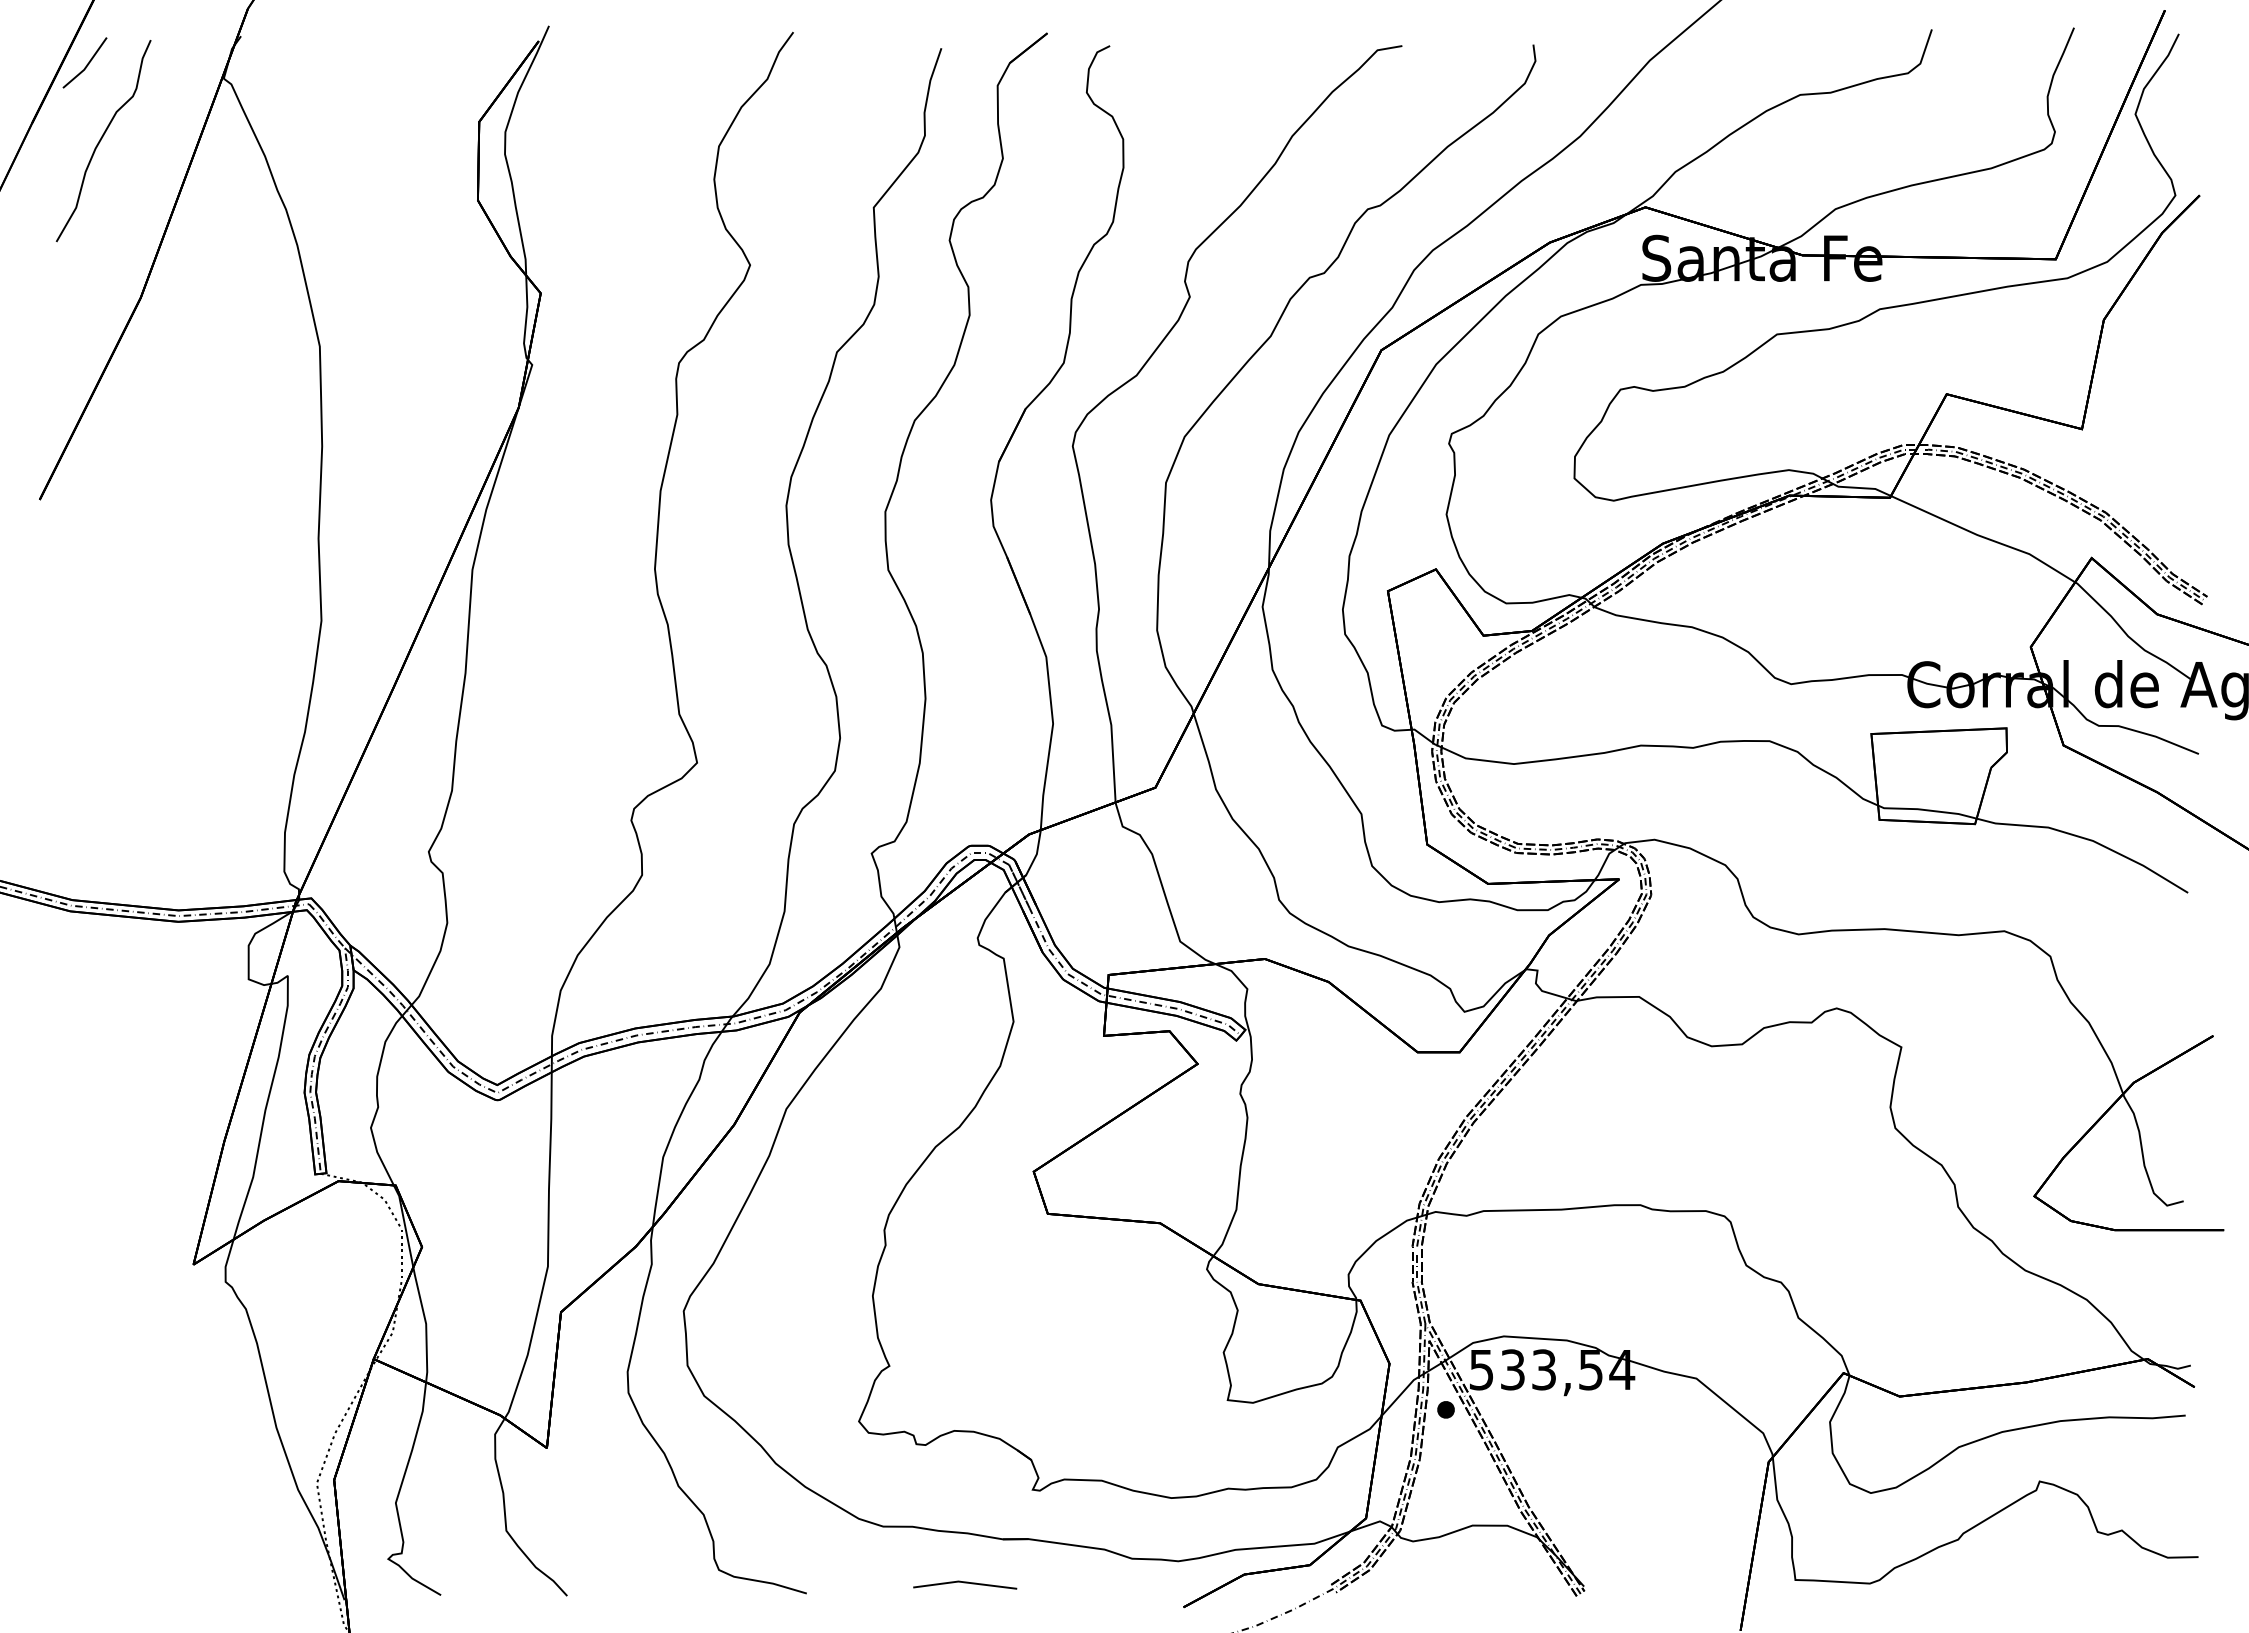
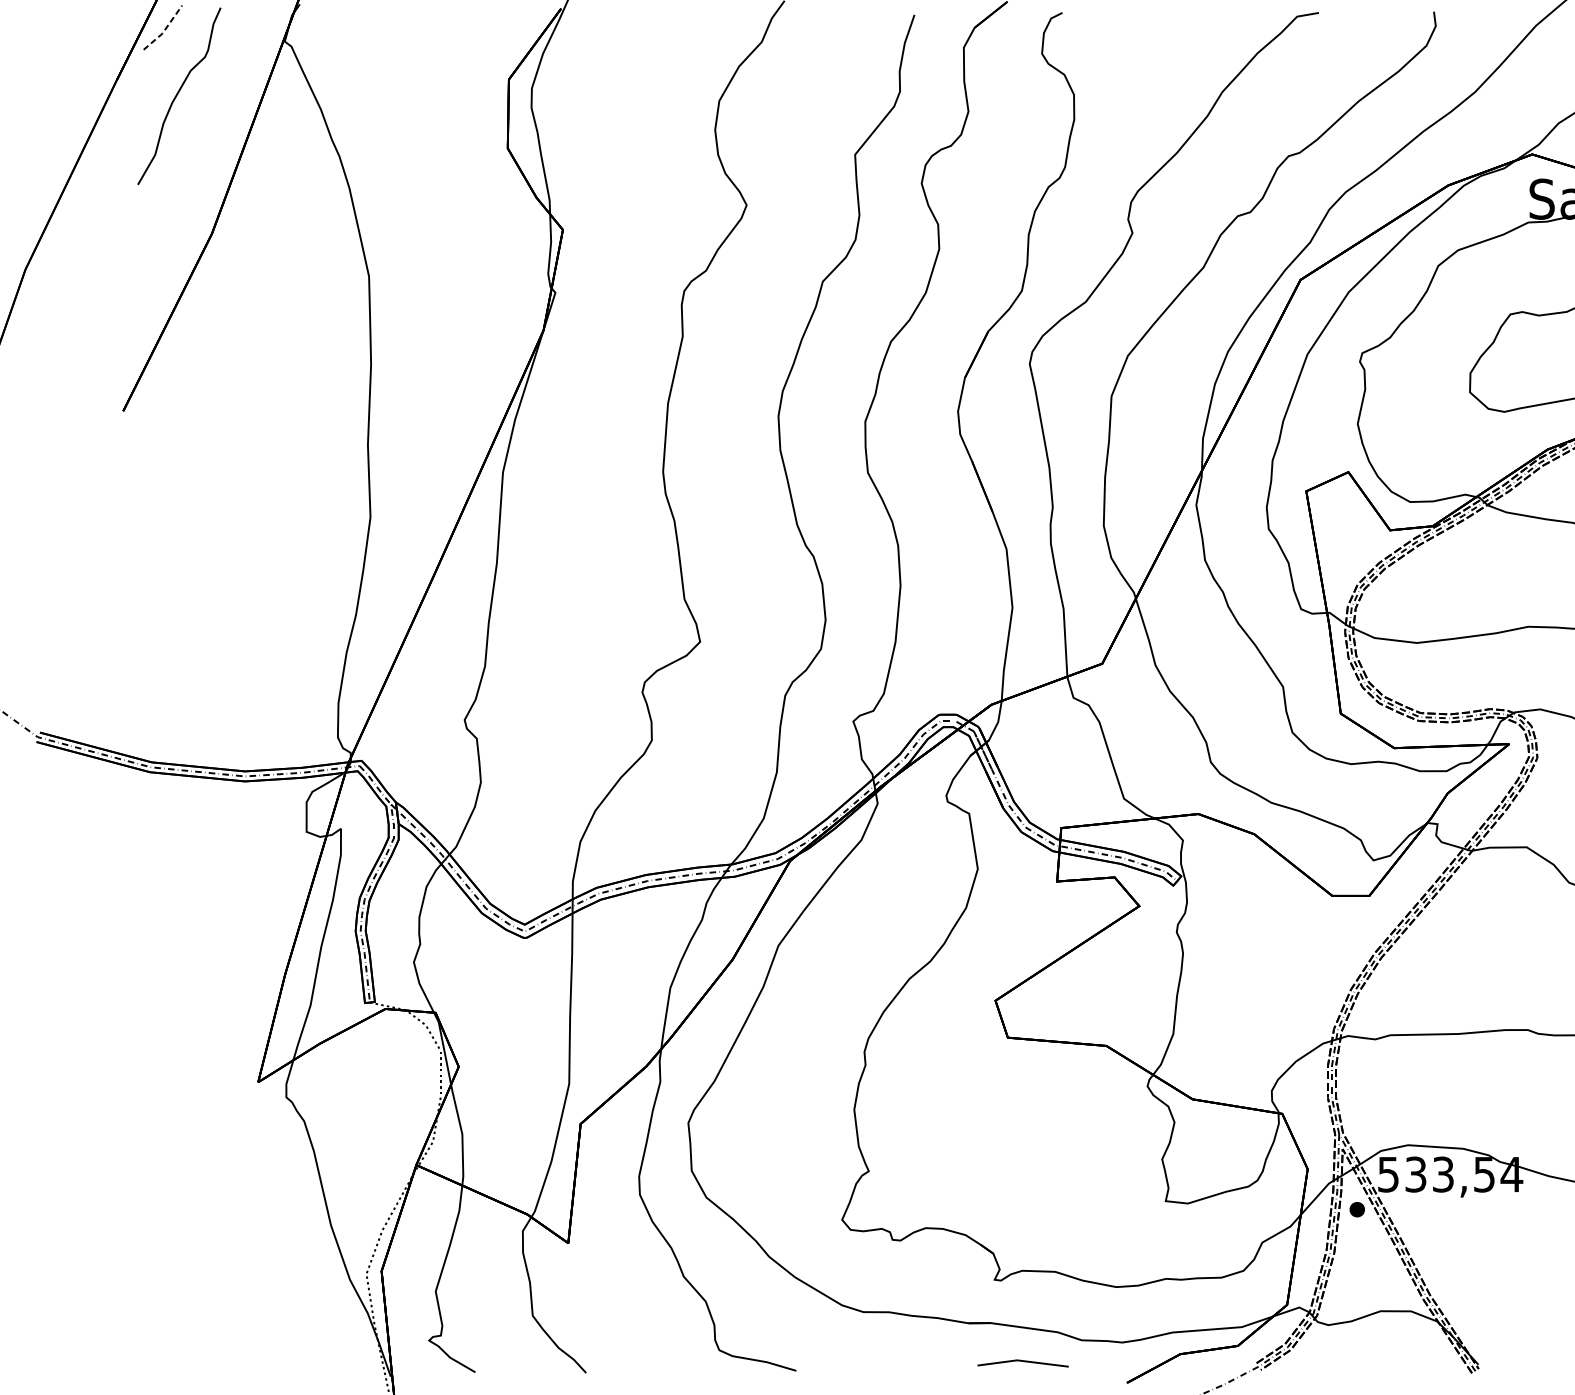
line: (87, 64) -> (165, 29), solid -> dashed
line: (965, 1583) -> (1023, 1362), moved

